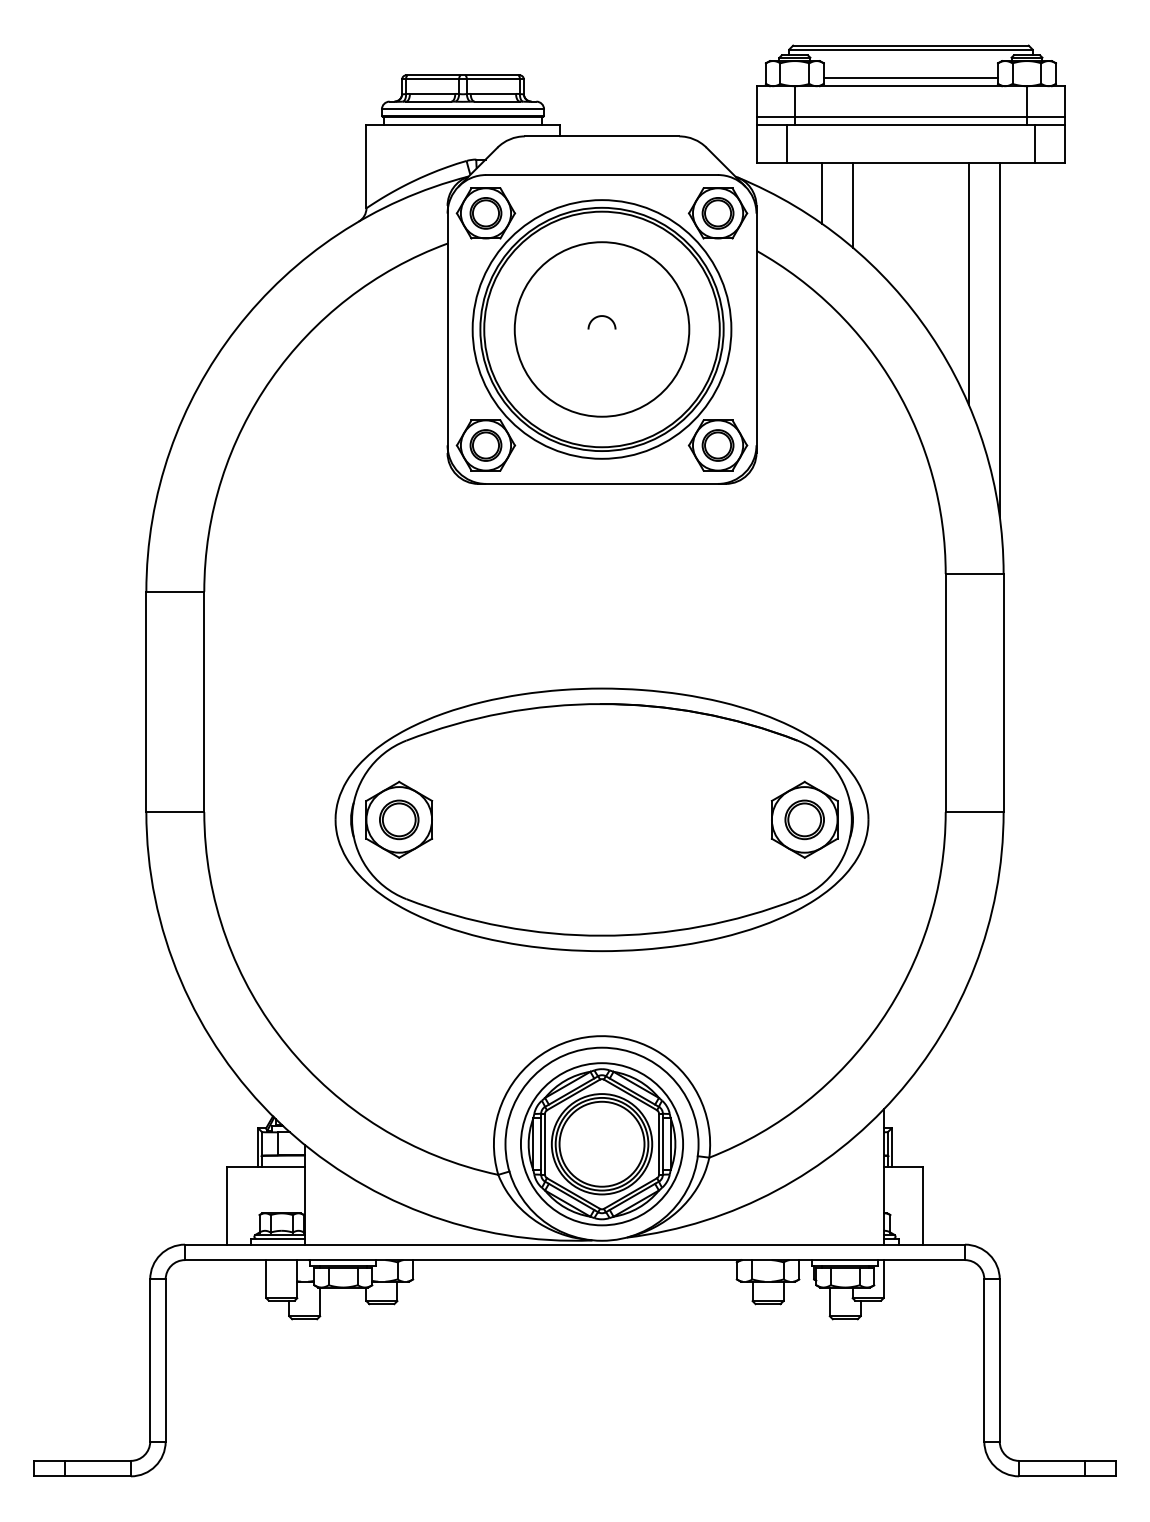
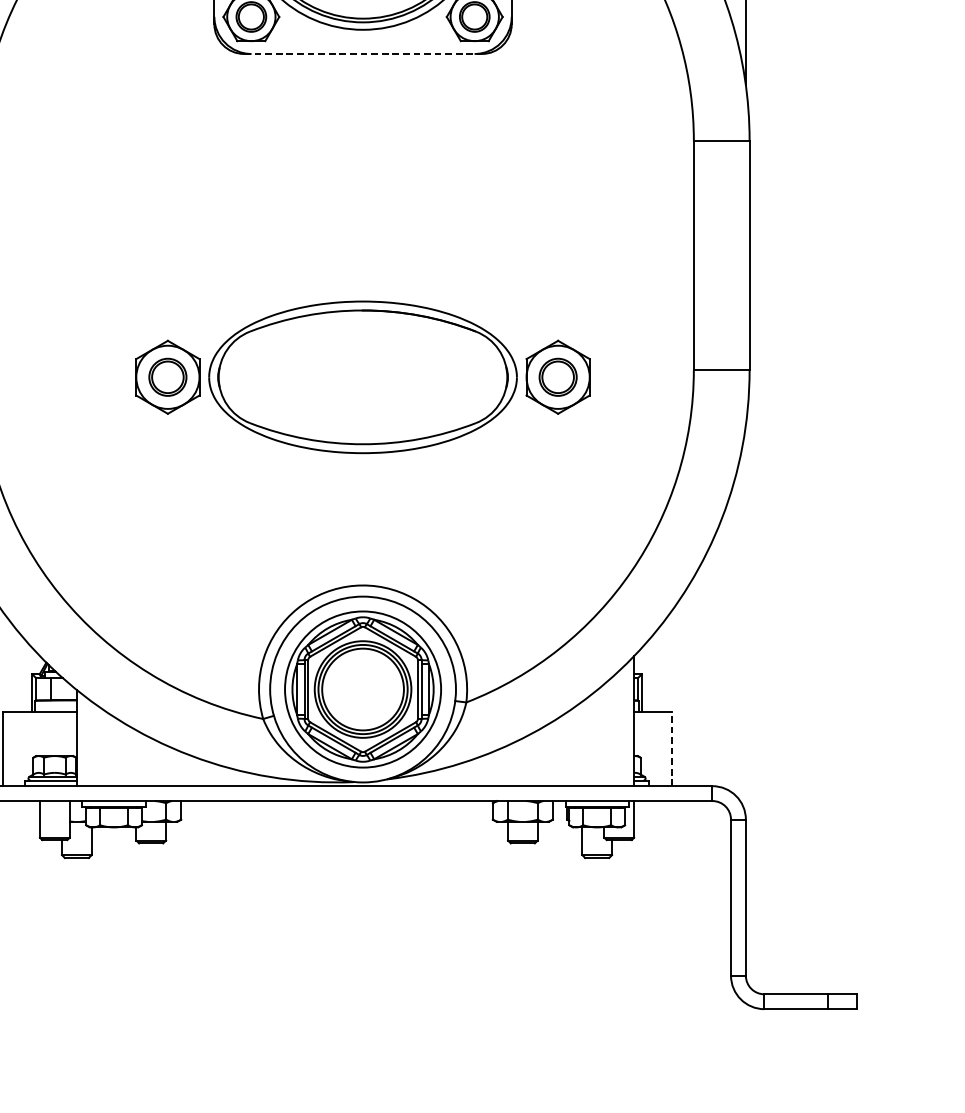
line: (602, 483) -> (363, 53), solid -> dashed
part: (601, 819) -> (362, 376), size x0.6
line: (922, 1206) -> (671, 749), solid -> dashed

